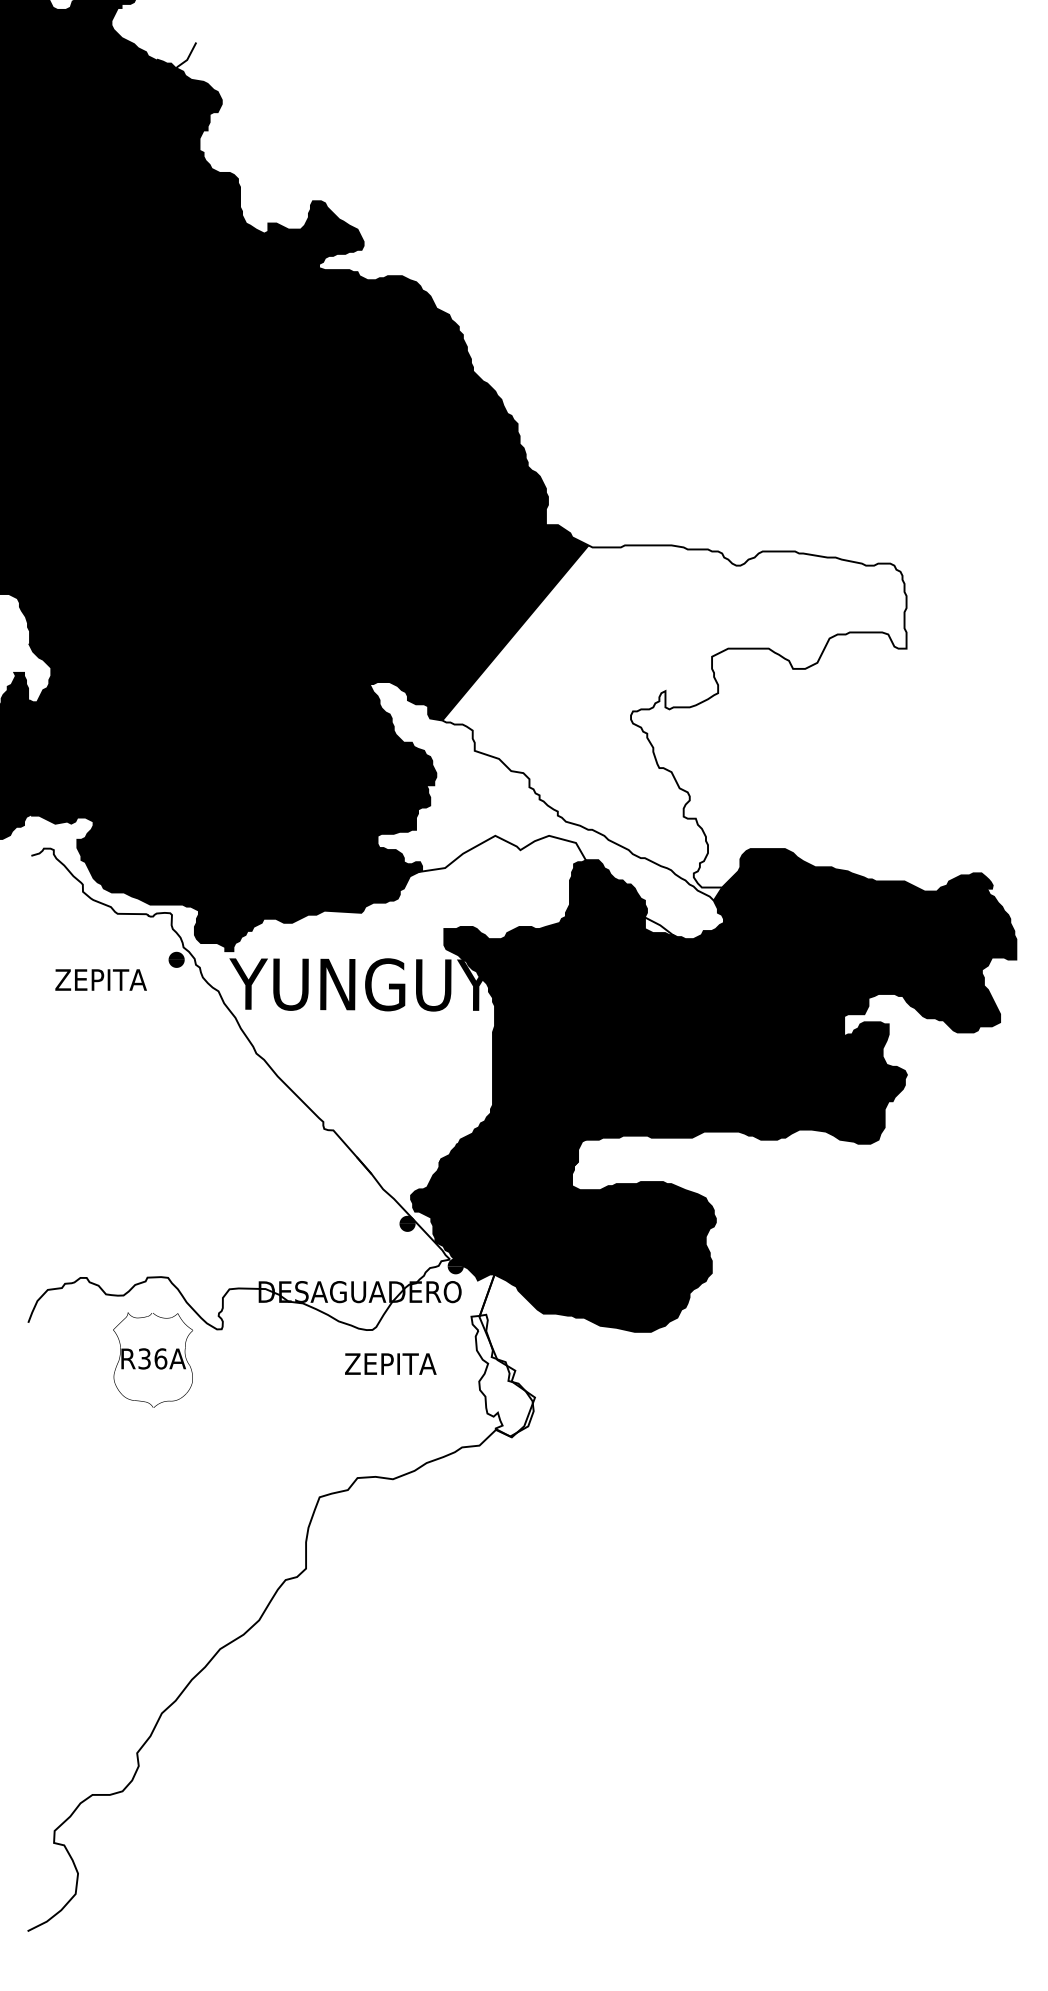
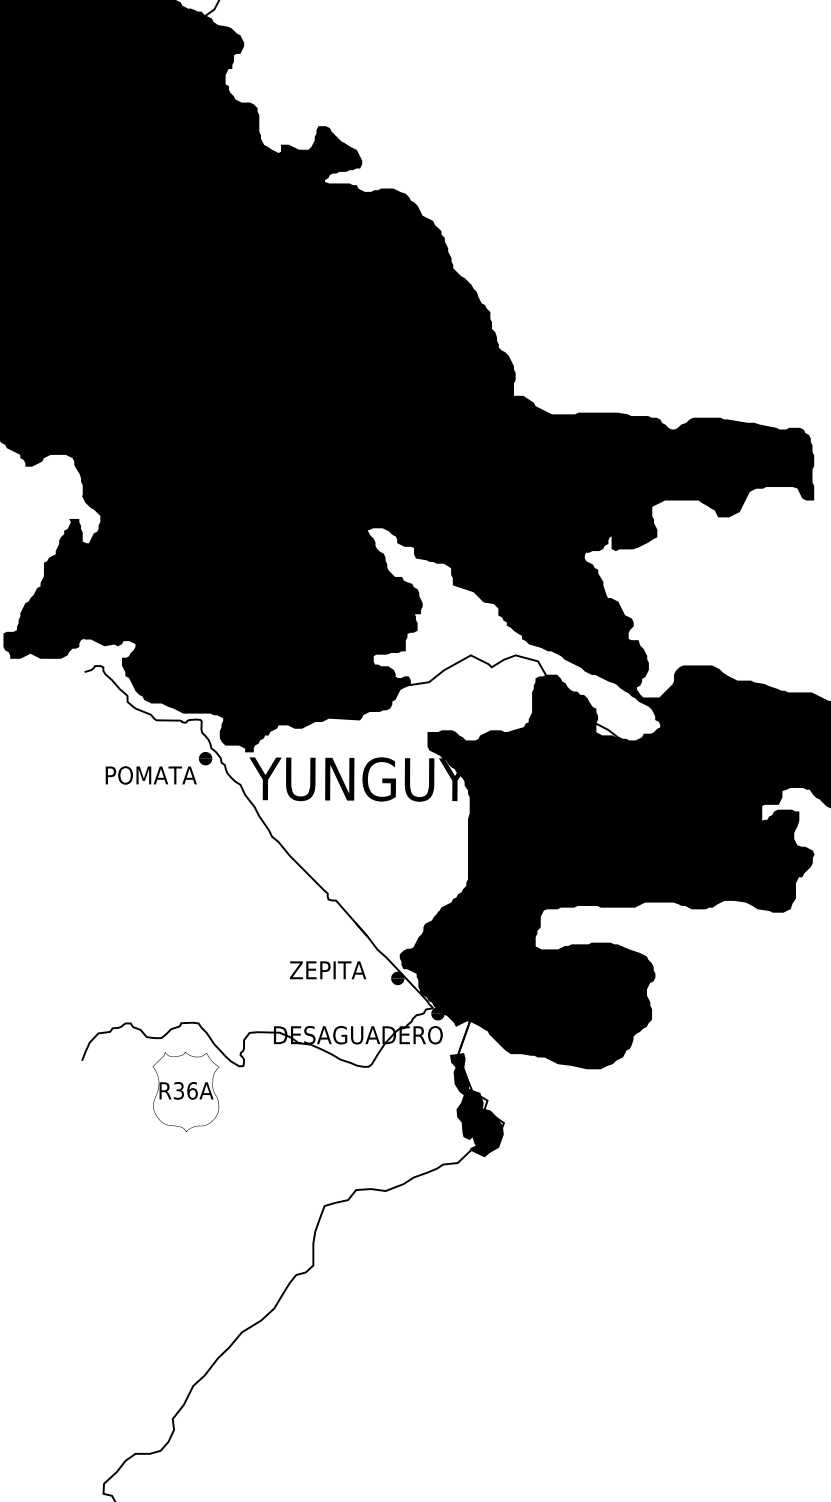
fill: (674, 722) -> (620, 561), added
text: (110, 980) -> (150, 775), ZEPITA -> POMATA
text: (390, 1363) -> (327, 969), moved
fill: (502, 1375) -> (476, 1104), added

